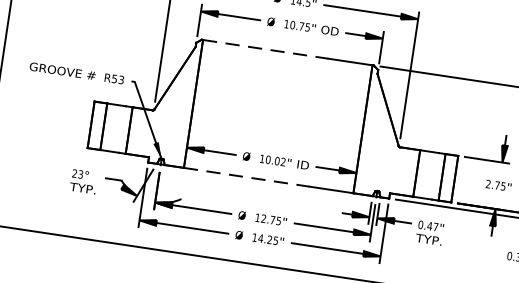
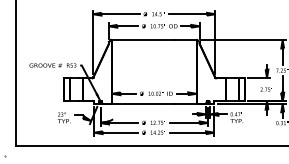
line: (266, 50) -> (143, 40), dashed -> solid
line: (247, 176) -> (143, 103), dashed -> solid

